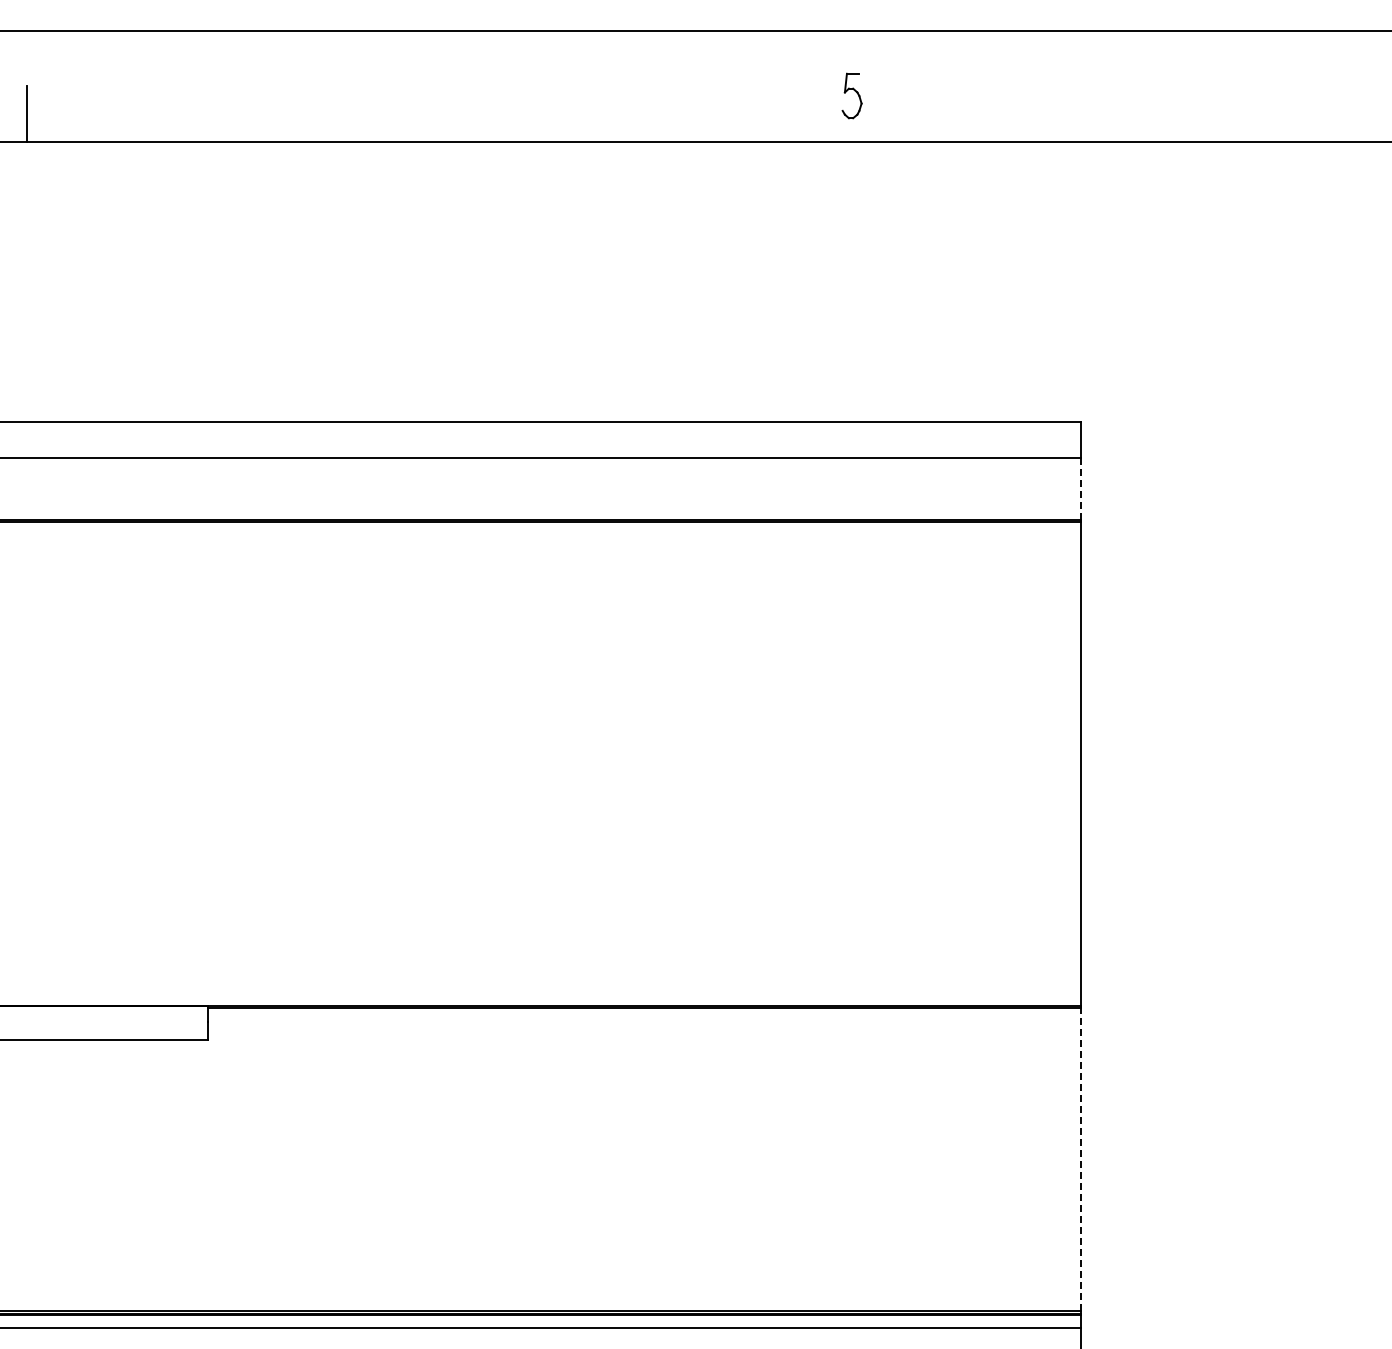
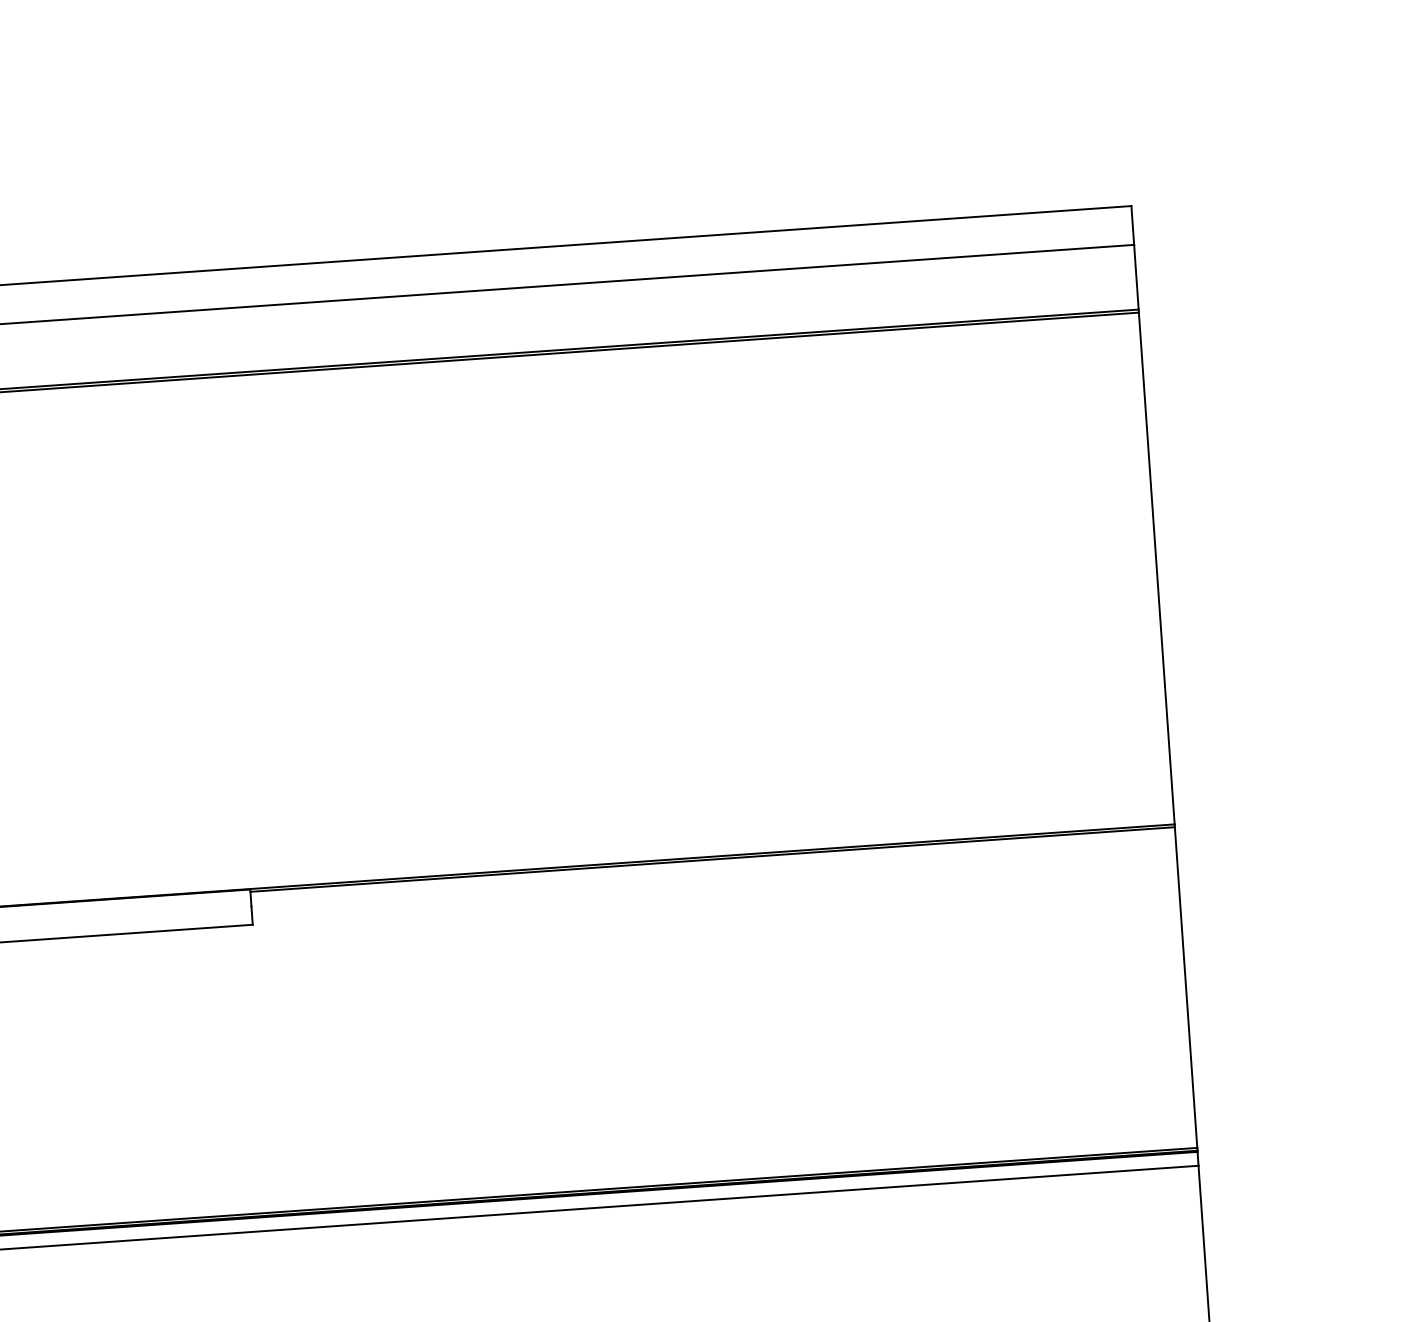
line: (1081, 489) -> (1136, 277), dashed -> solid
line: (1081, 1159) -> (1186, 987), dashed -> solid

